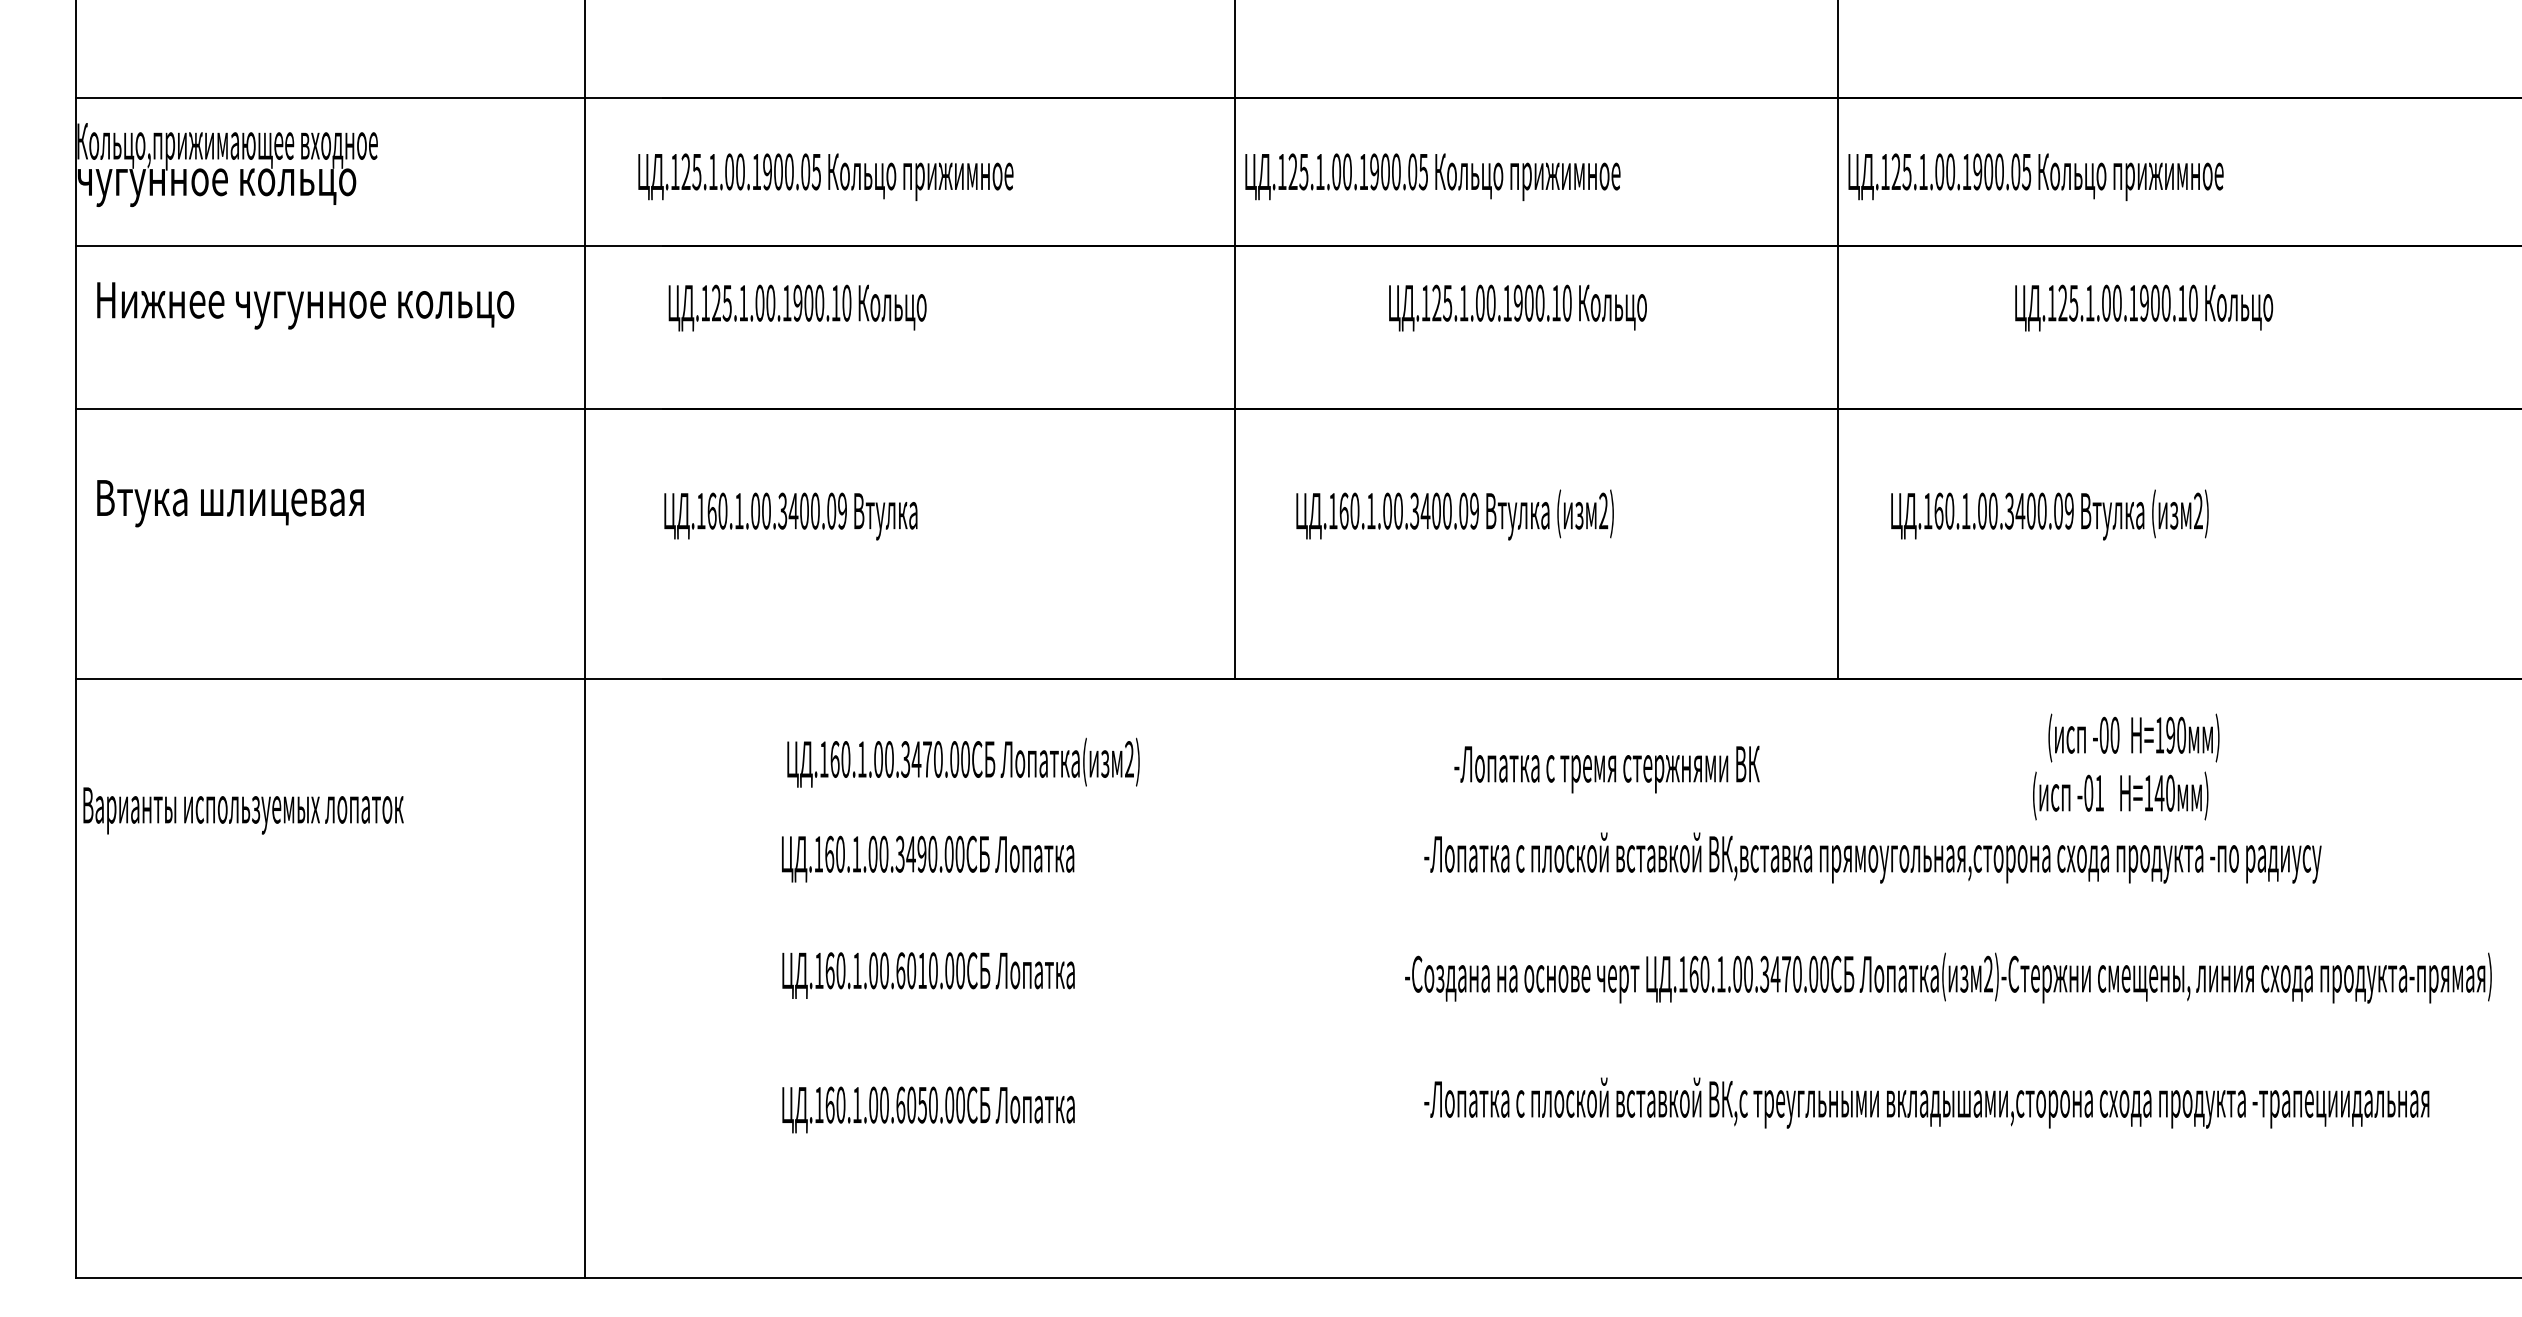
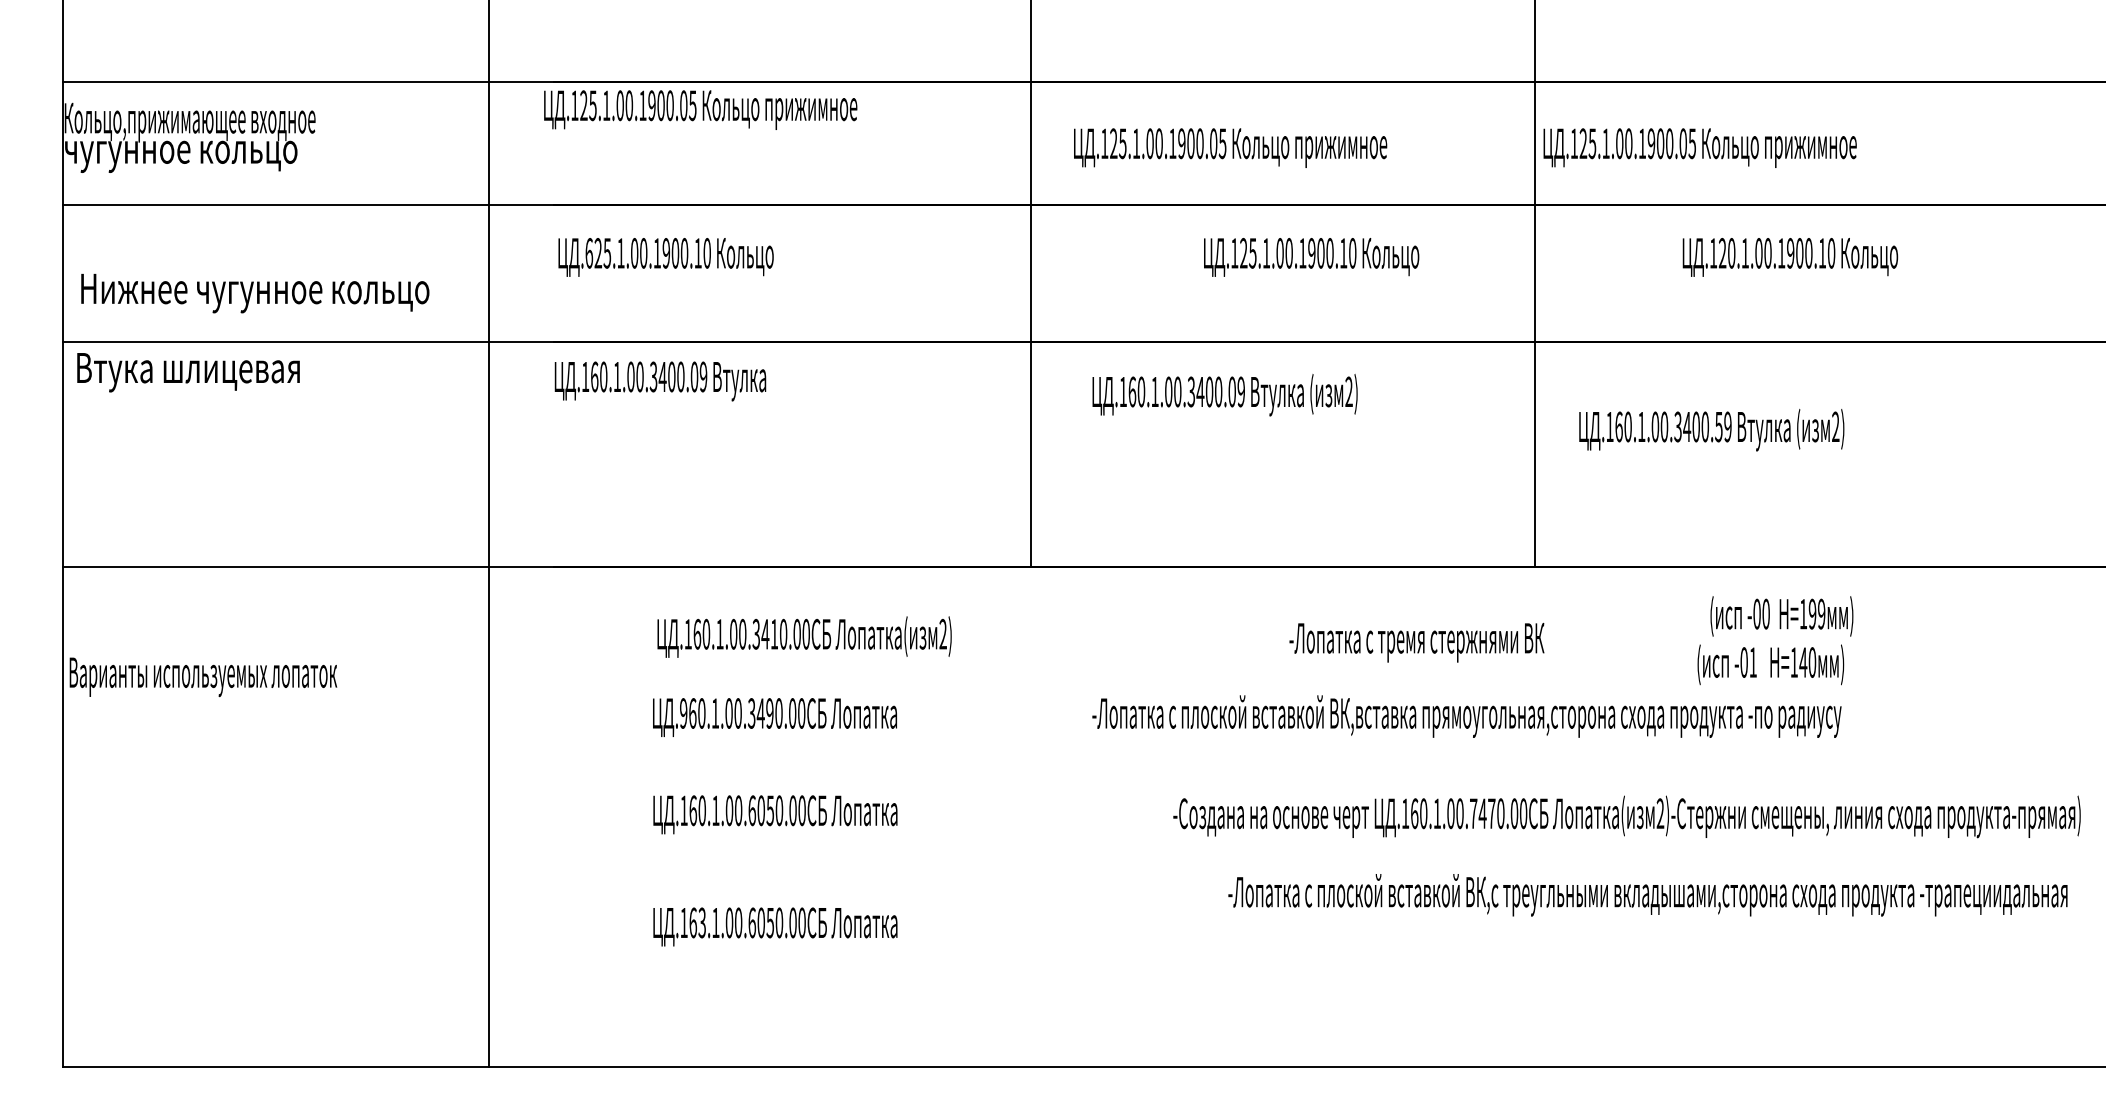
text: (825, 176) -> (700, 109), moved
text: (1432, 176) -> (1230, 147), moved
text: (705, 303) -> (589, 253), .125.1.00.1900.10 -> .625.1.00.1900.10
text: (2073, 303) -> (1731, 253), .125.1.00.1900.10 -> .120.1.00.1900.10
text: (305, 305) -> (255, 293), moved
text: (1517, 308) -> (1311, 257), moved
text: (230, 503) -> (188, 372), moved
text: (2058, 510) -> (1718, 426), .160.1.00.3400.09 -> .160.1.00.3400.59
text: (1454, 515) -> (1224, 395), moved
text: (790, 516) -> (660, 381), moved
text: (2181, 735) -> (1821, 614), H=190 -> H=199
text: (927, 759) -> (774, 634), .160.1.00.3470.00 -> .160.1.00.3410.00
text: (1606, 769) -> (1416, 642), moved
text: (818, 854) -> (683, 713), .160.1.00.3490.00 -> .960.1.00.3490.00
text: (1872, 857) -> (1466, 716), moved
text: (921, 970) -> (769, 810), .160.1.00.6010.00 -> .160.1.00.6050.00
text: (1764, 974) -> (1473, 813), .160.1.00.3470.00 -> .160.1.00.7470.00
text: (1926, 1103) -> (1647, 895), moved
text: (840, 1104) -> (701, 922), .160.1.00.6050.00 -> .163.1.00.6050.00

